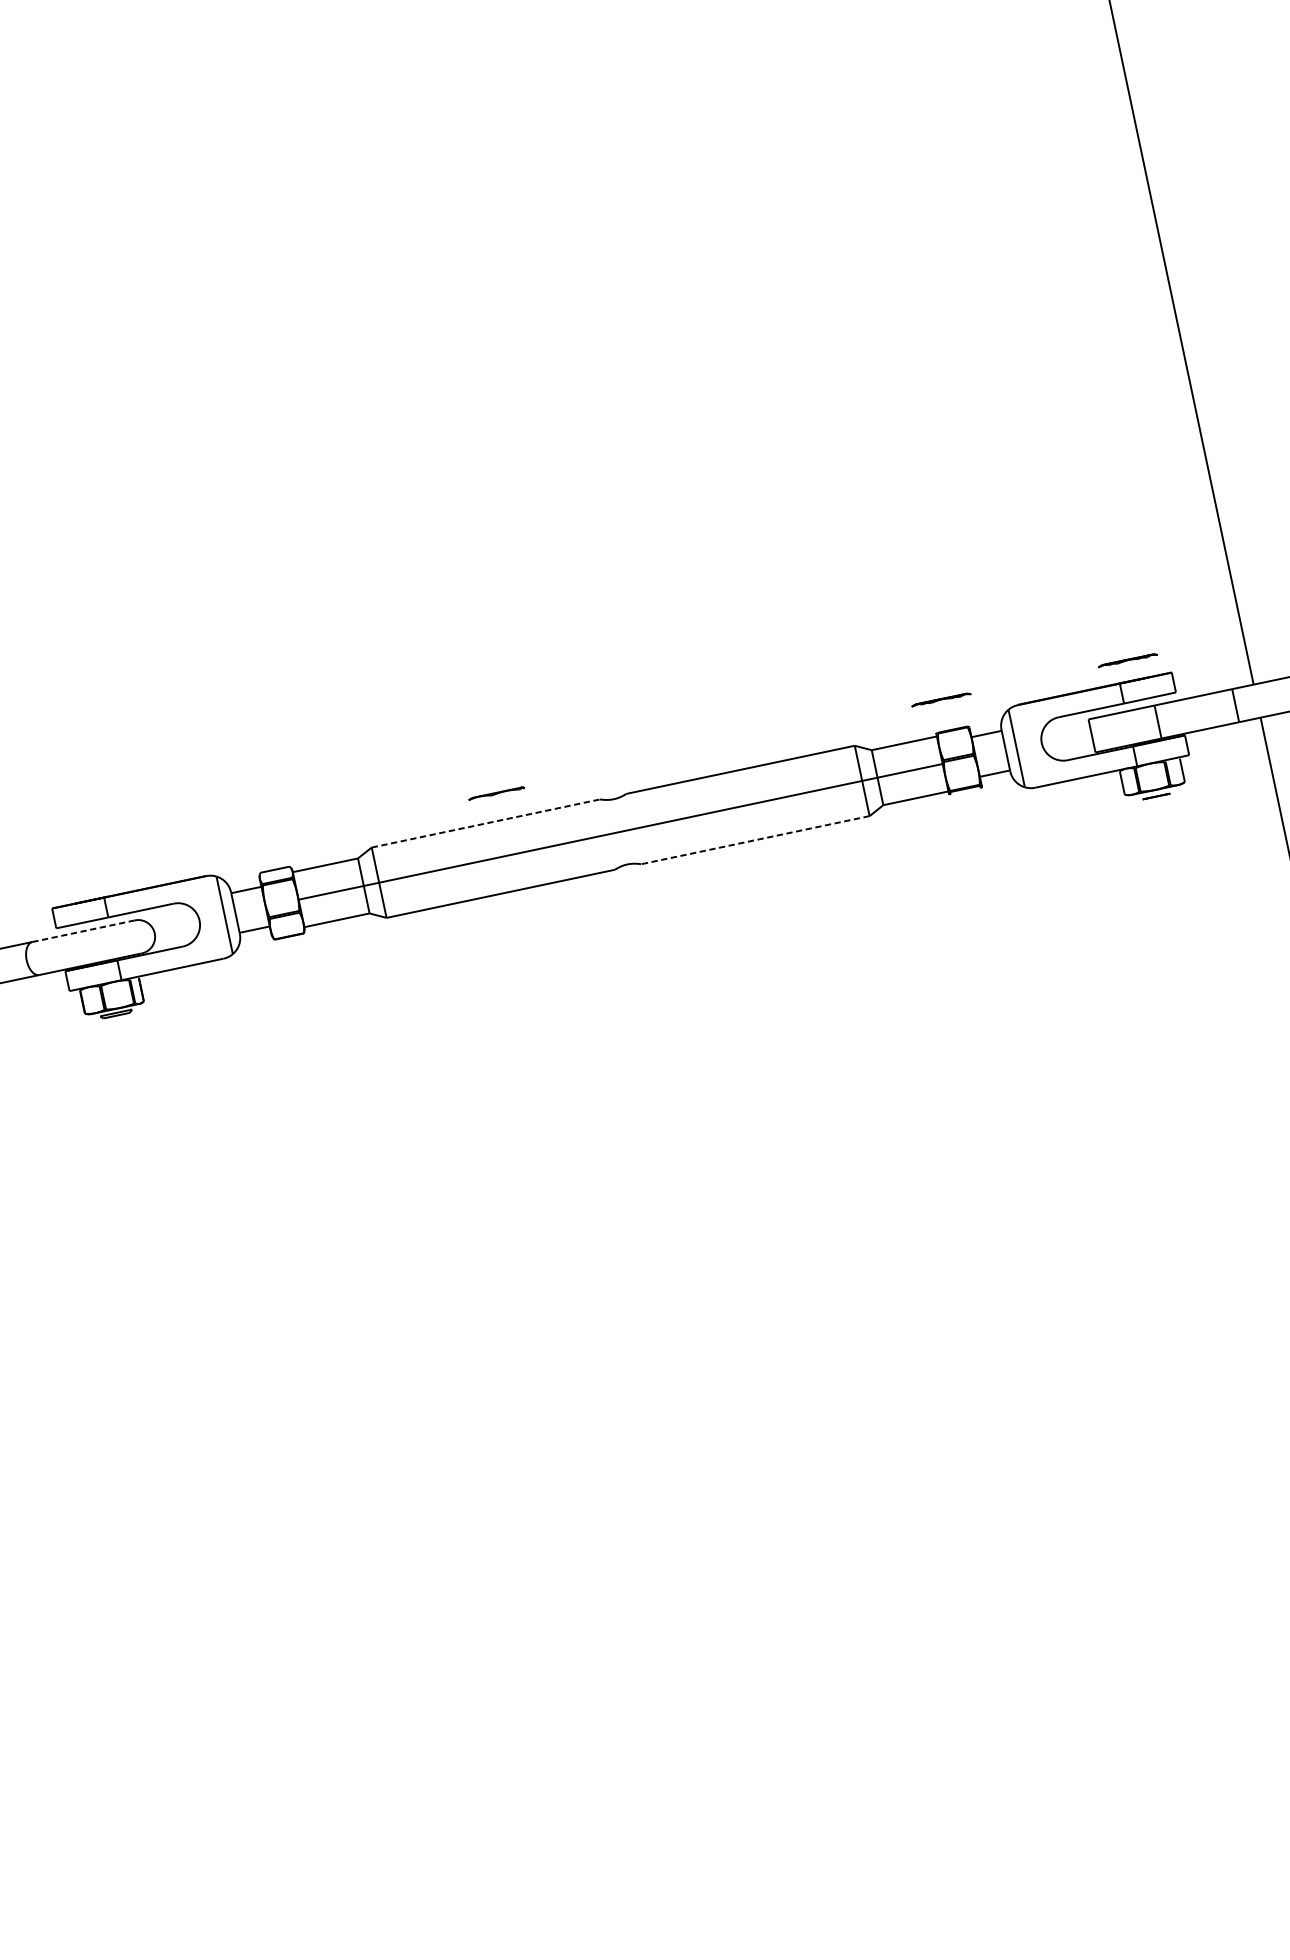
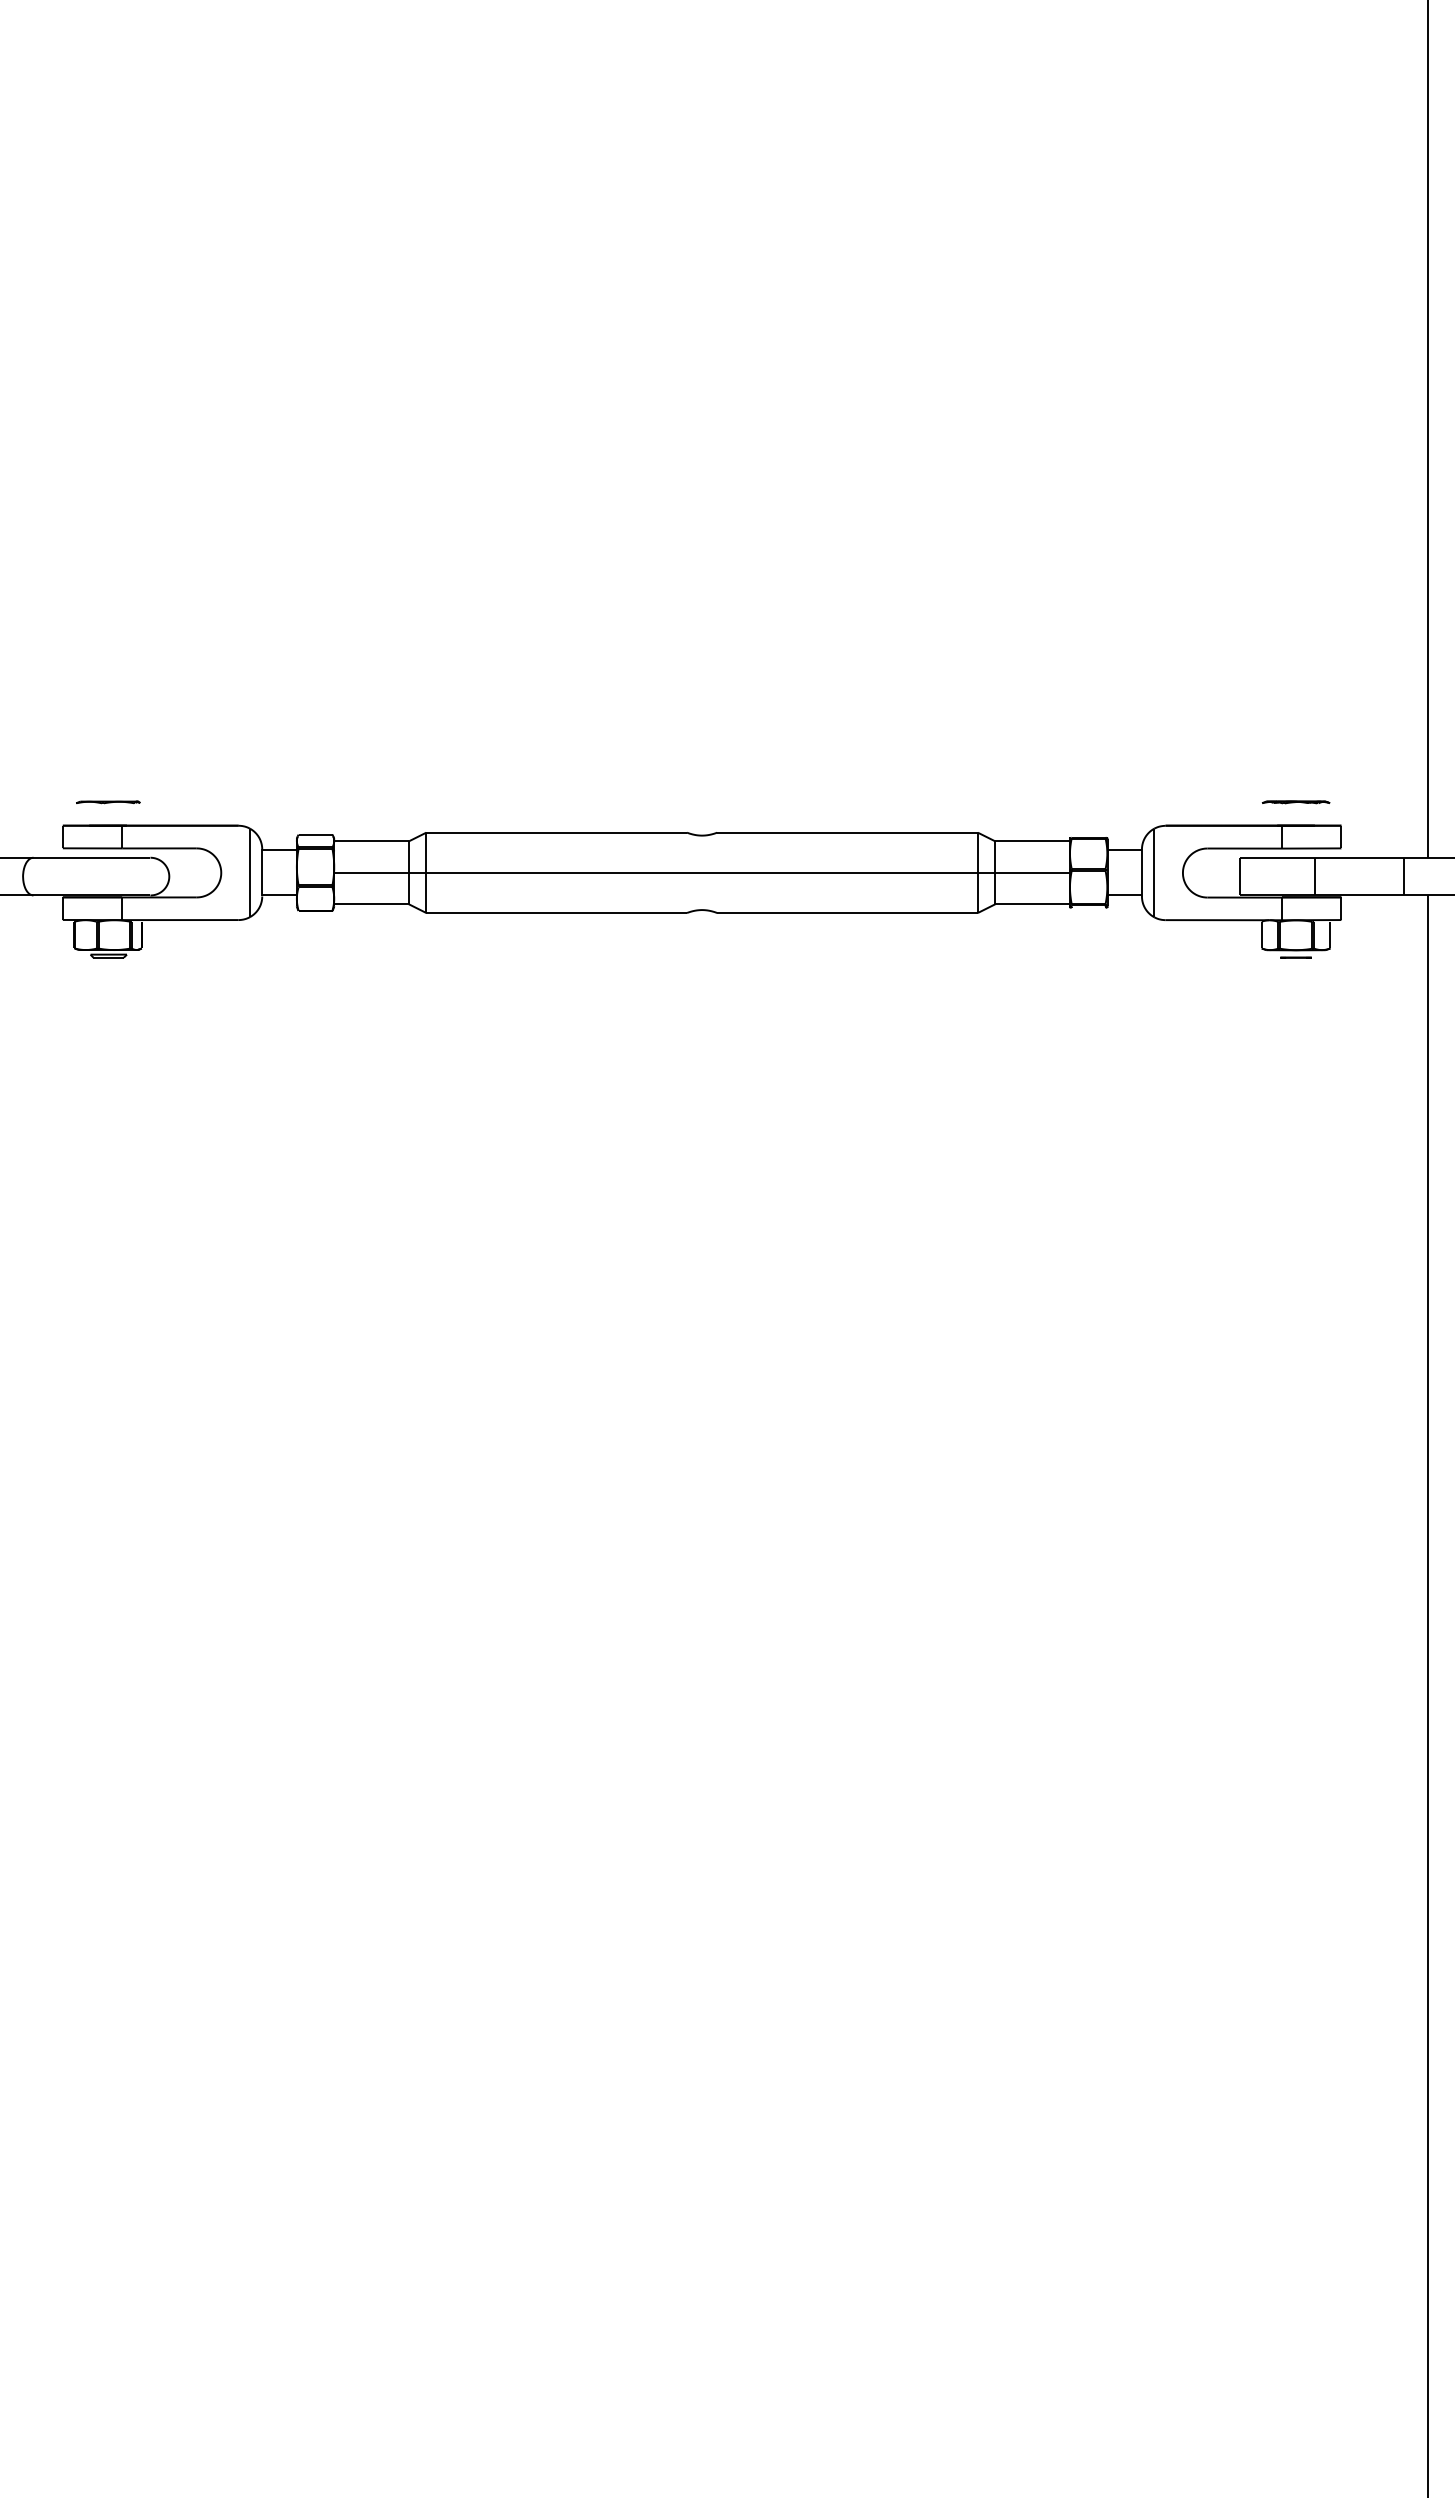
line: (940, 700) -> (1082, 802), removed
line: (496, 793) -> (108, 802), moved
line: (486, 823) -> (557, 832), dashed -> solid
line: (755, 840) -> (847, 913), dashed -> solid
line: (83, 930) -> (92, 857), dashed -> solid

